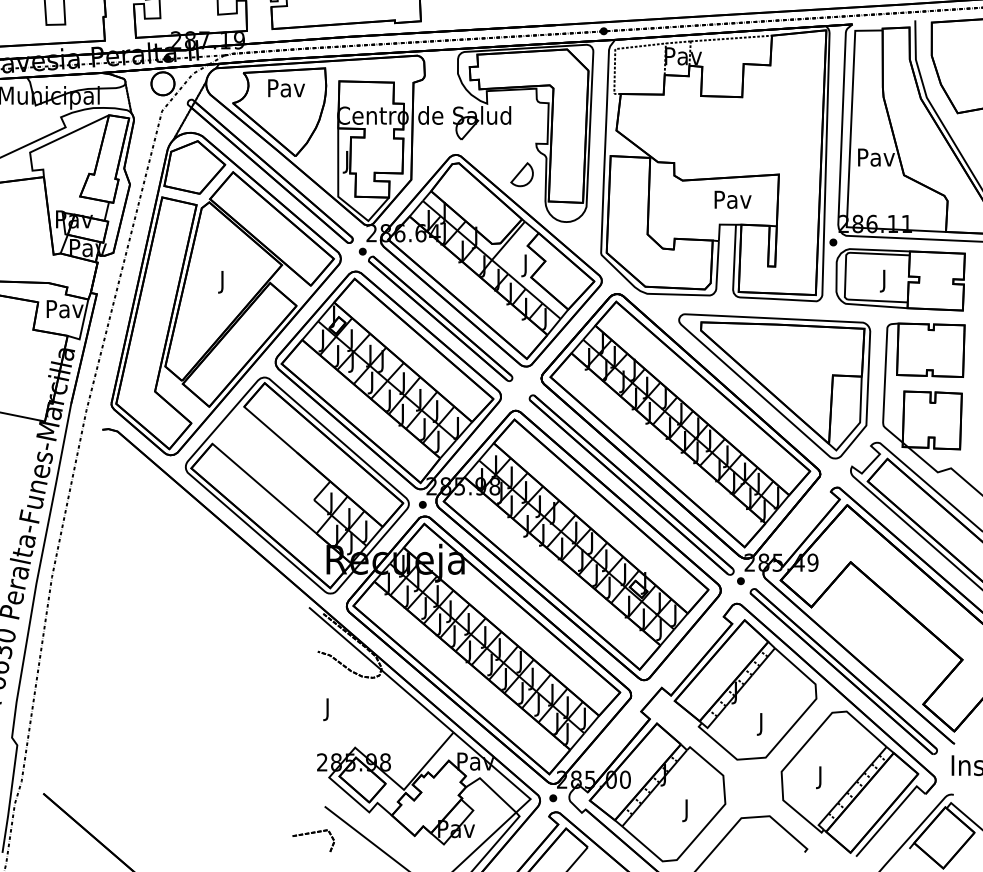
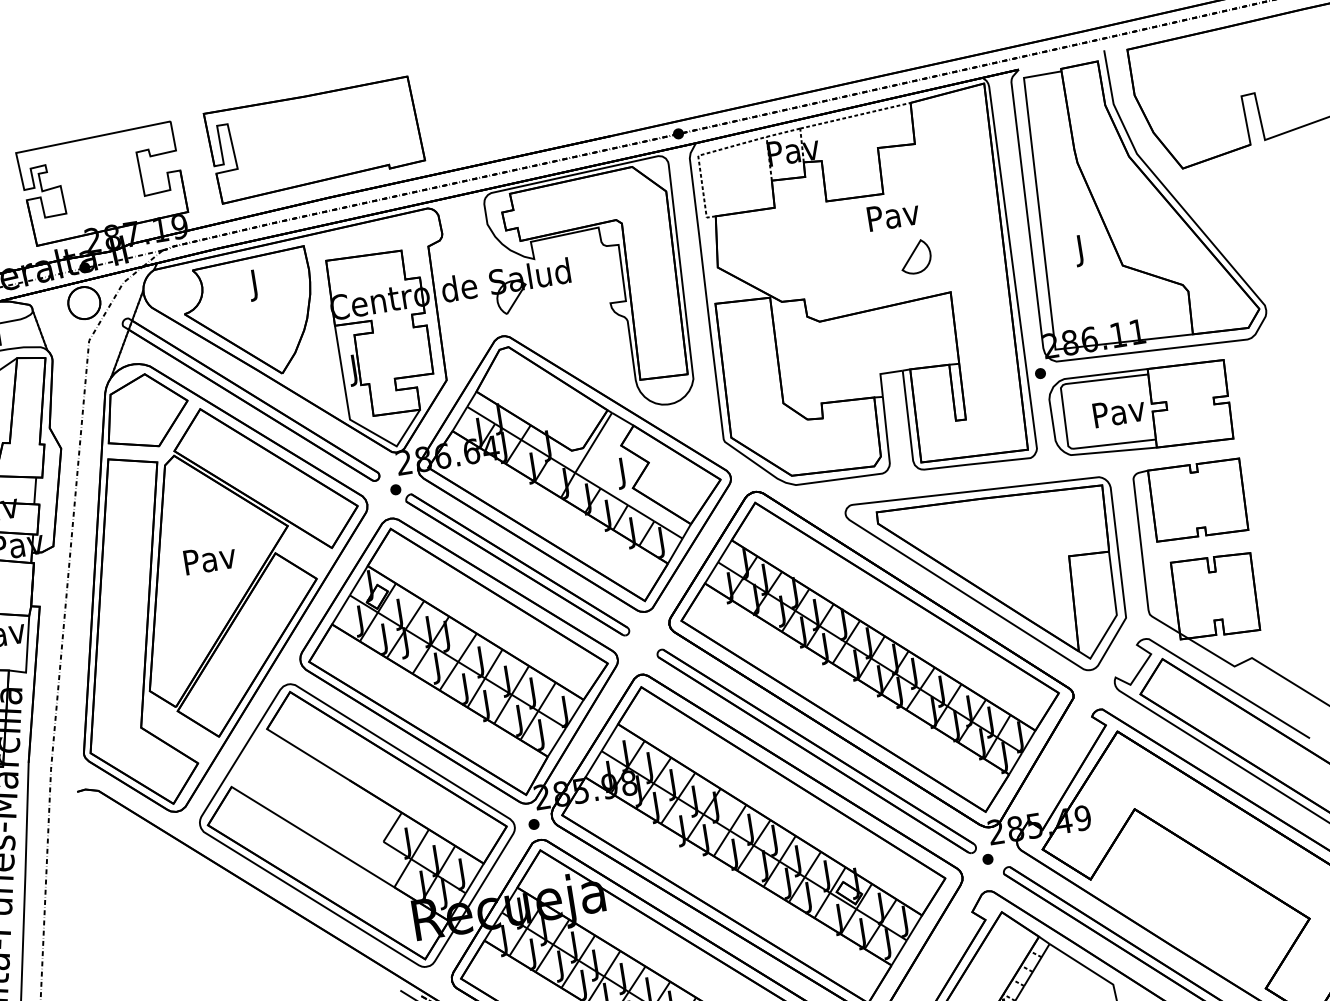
text: (286, 90) -> (255, 285), Pav -> J
text: (876, 159) -> (1081, 250), Pav -> J
part: (521, 174) -> (914, 256), moved
text: (732, 199) -> (892, 215), moved
text: (884, 280) -> (1119, 414), J -> Pav
text: (222, 282) -> (209, 563), J -> Pav

